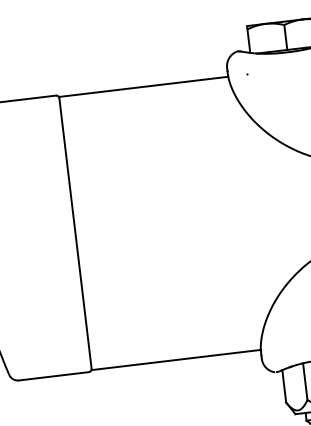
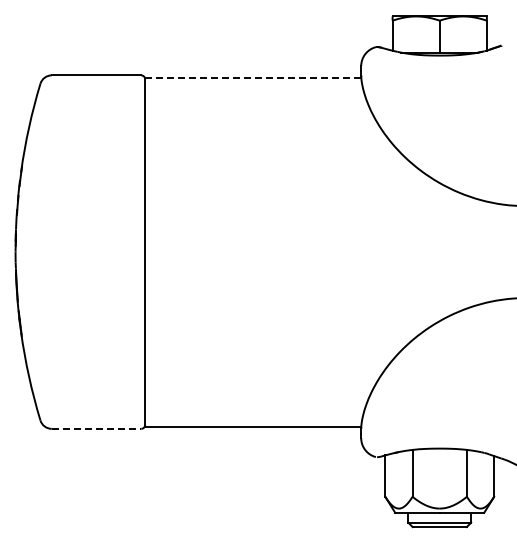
line: (143, 86) -> (252, 77), solid -> dashed
line: (53, 376) -> (96, 428), solid -> dashed

